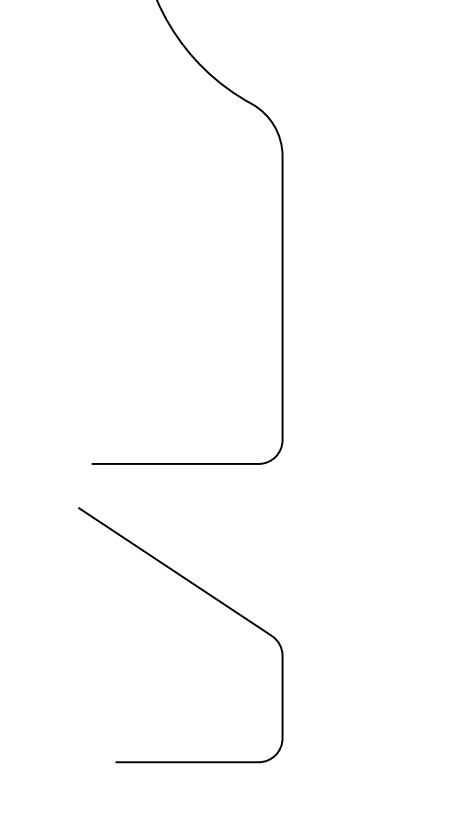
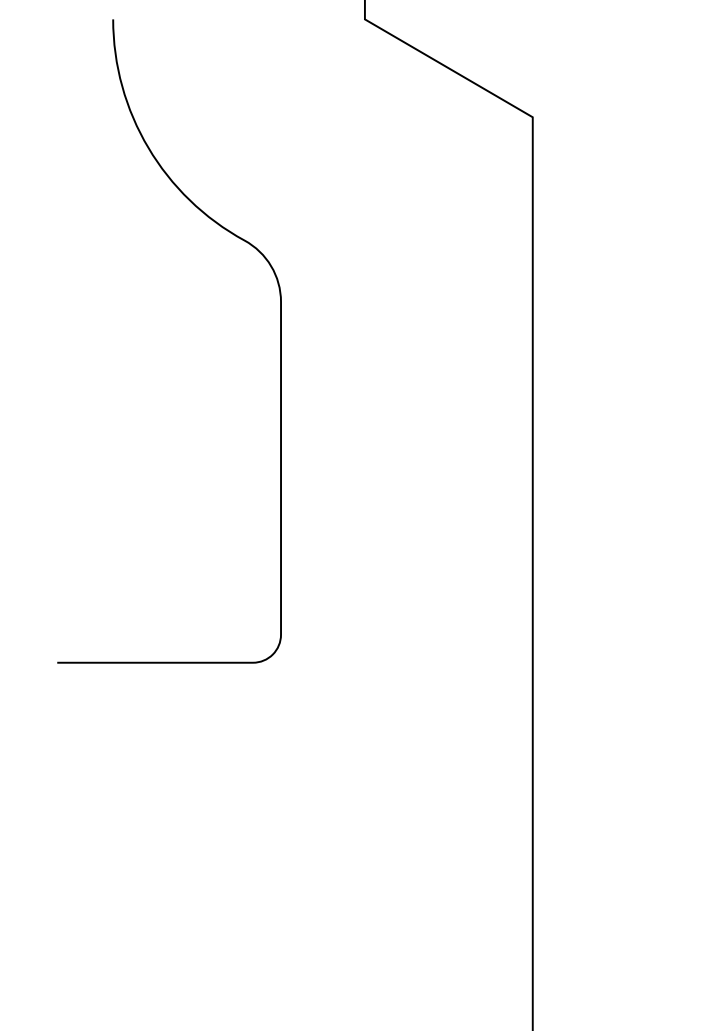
curve: (207, 594) -> (192, 815), removed

